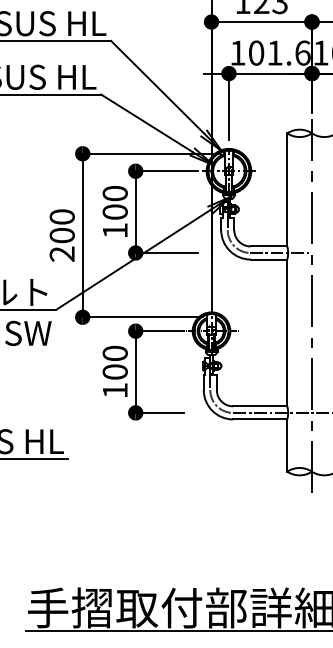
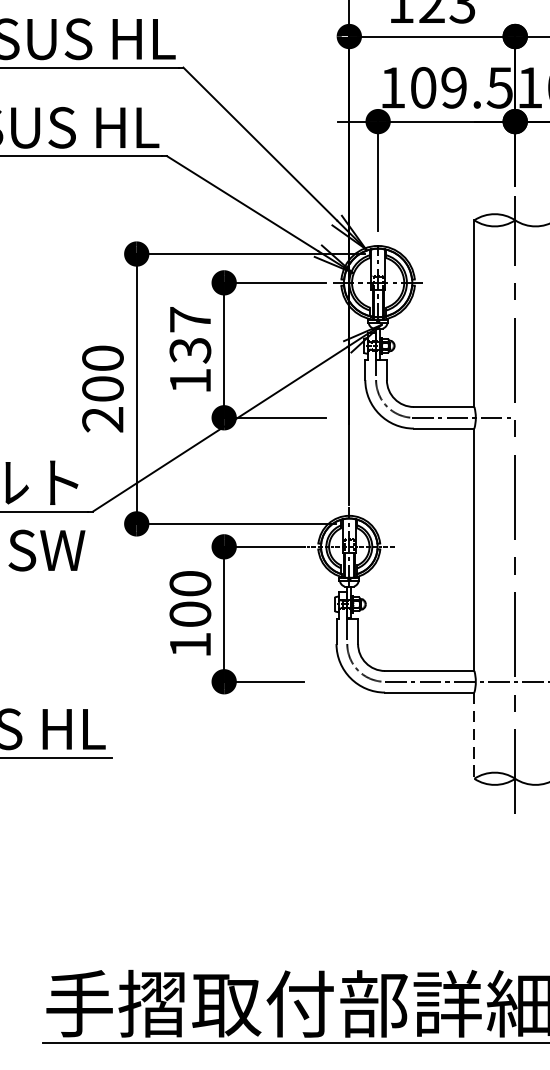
text: (288, 52) -> (476, 86), 101.6 -> 109.5
text: (114, 202) -> (189, 334), 100 -> 137
line: (287, 446) -> (474, 737), solid -> dashed

